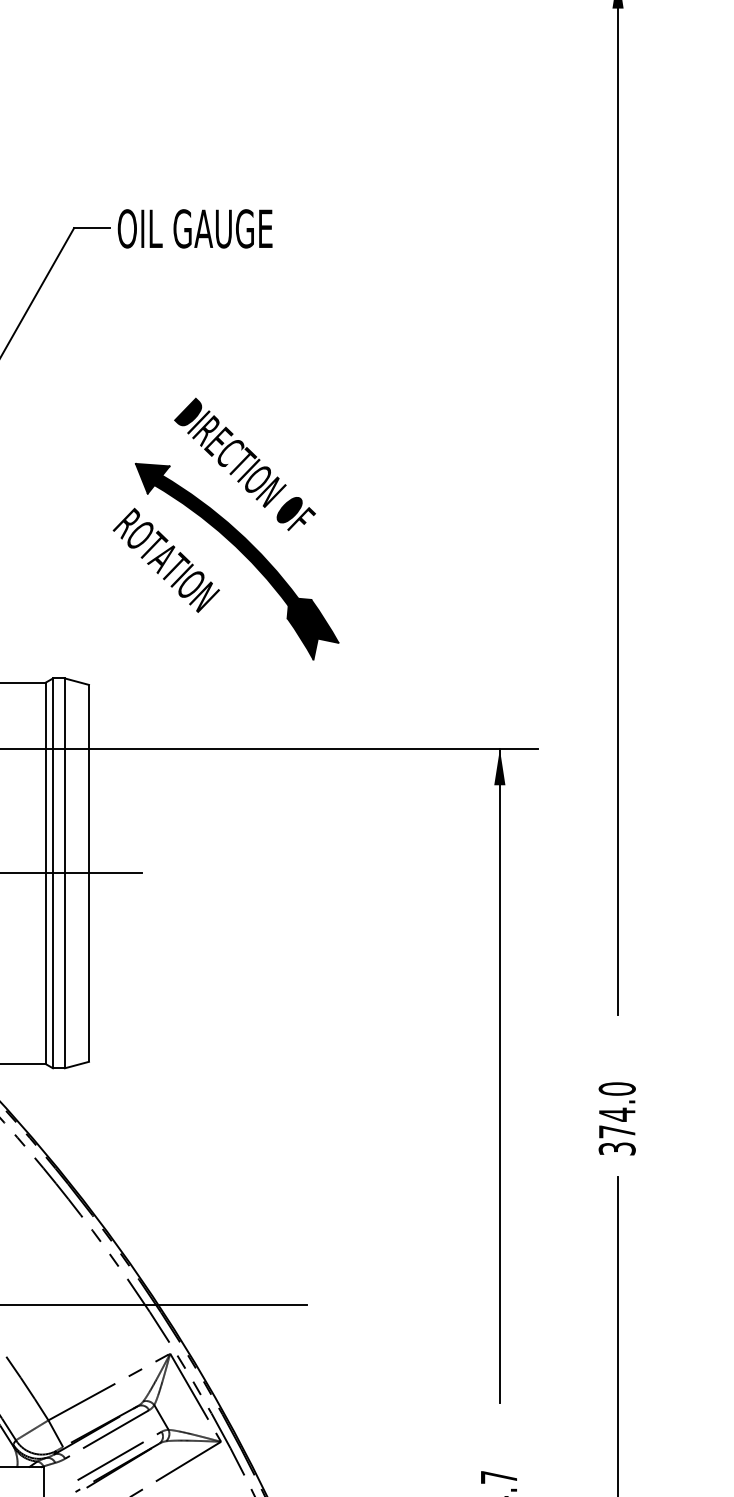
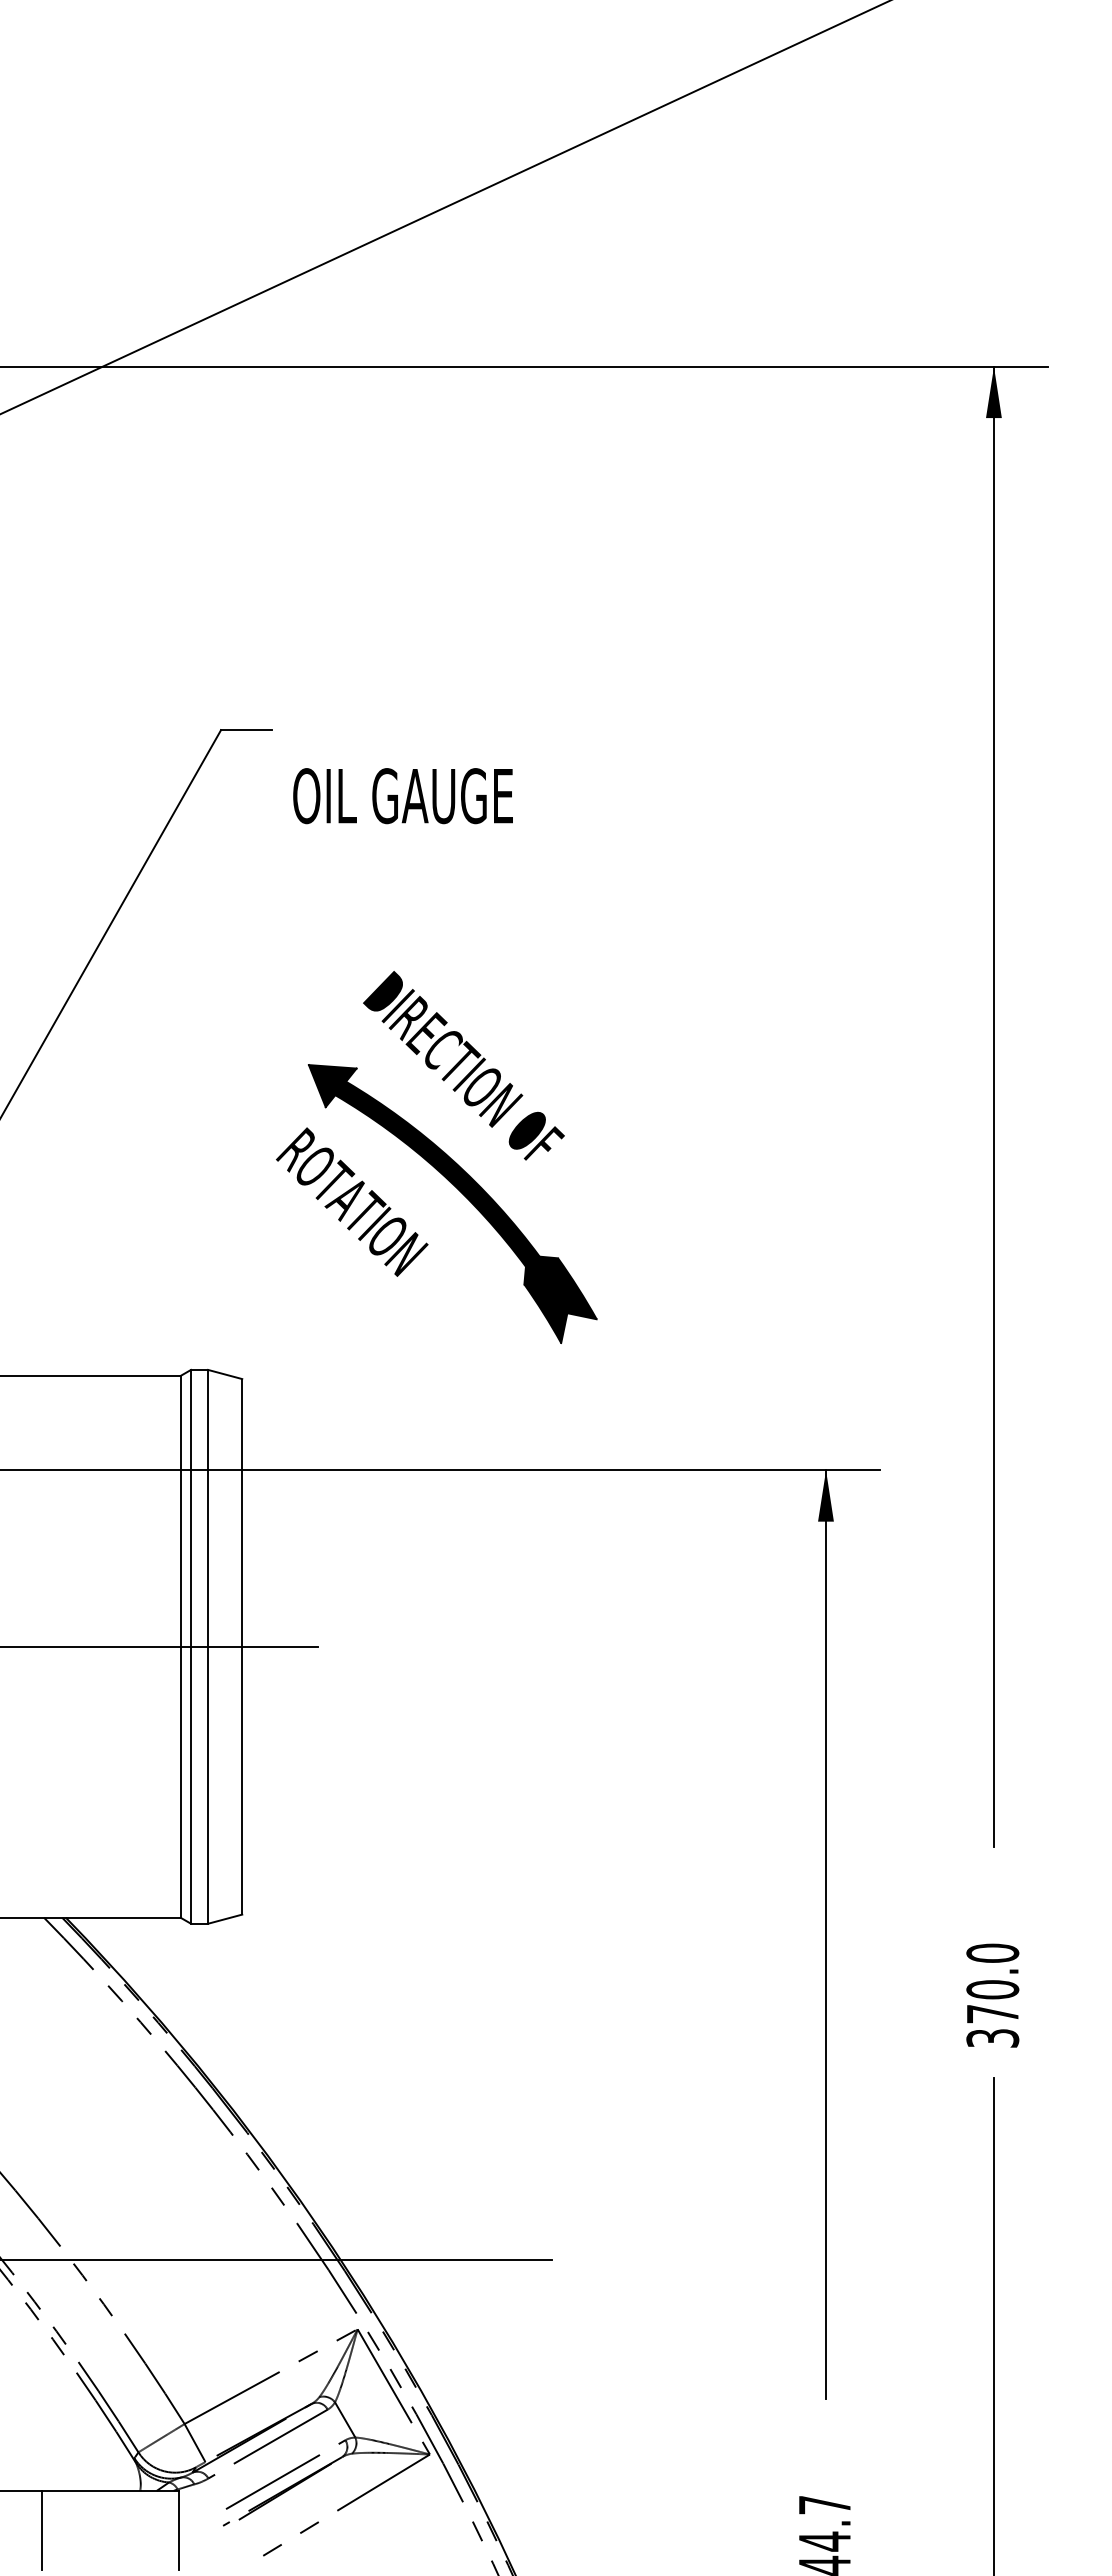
text: (194, 229) -> (402, 796), moved
text: (617, 1114) -> (992, 1989), 374.0 -> 370.0

